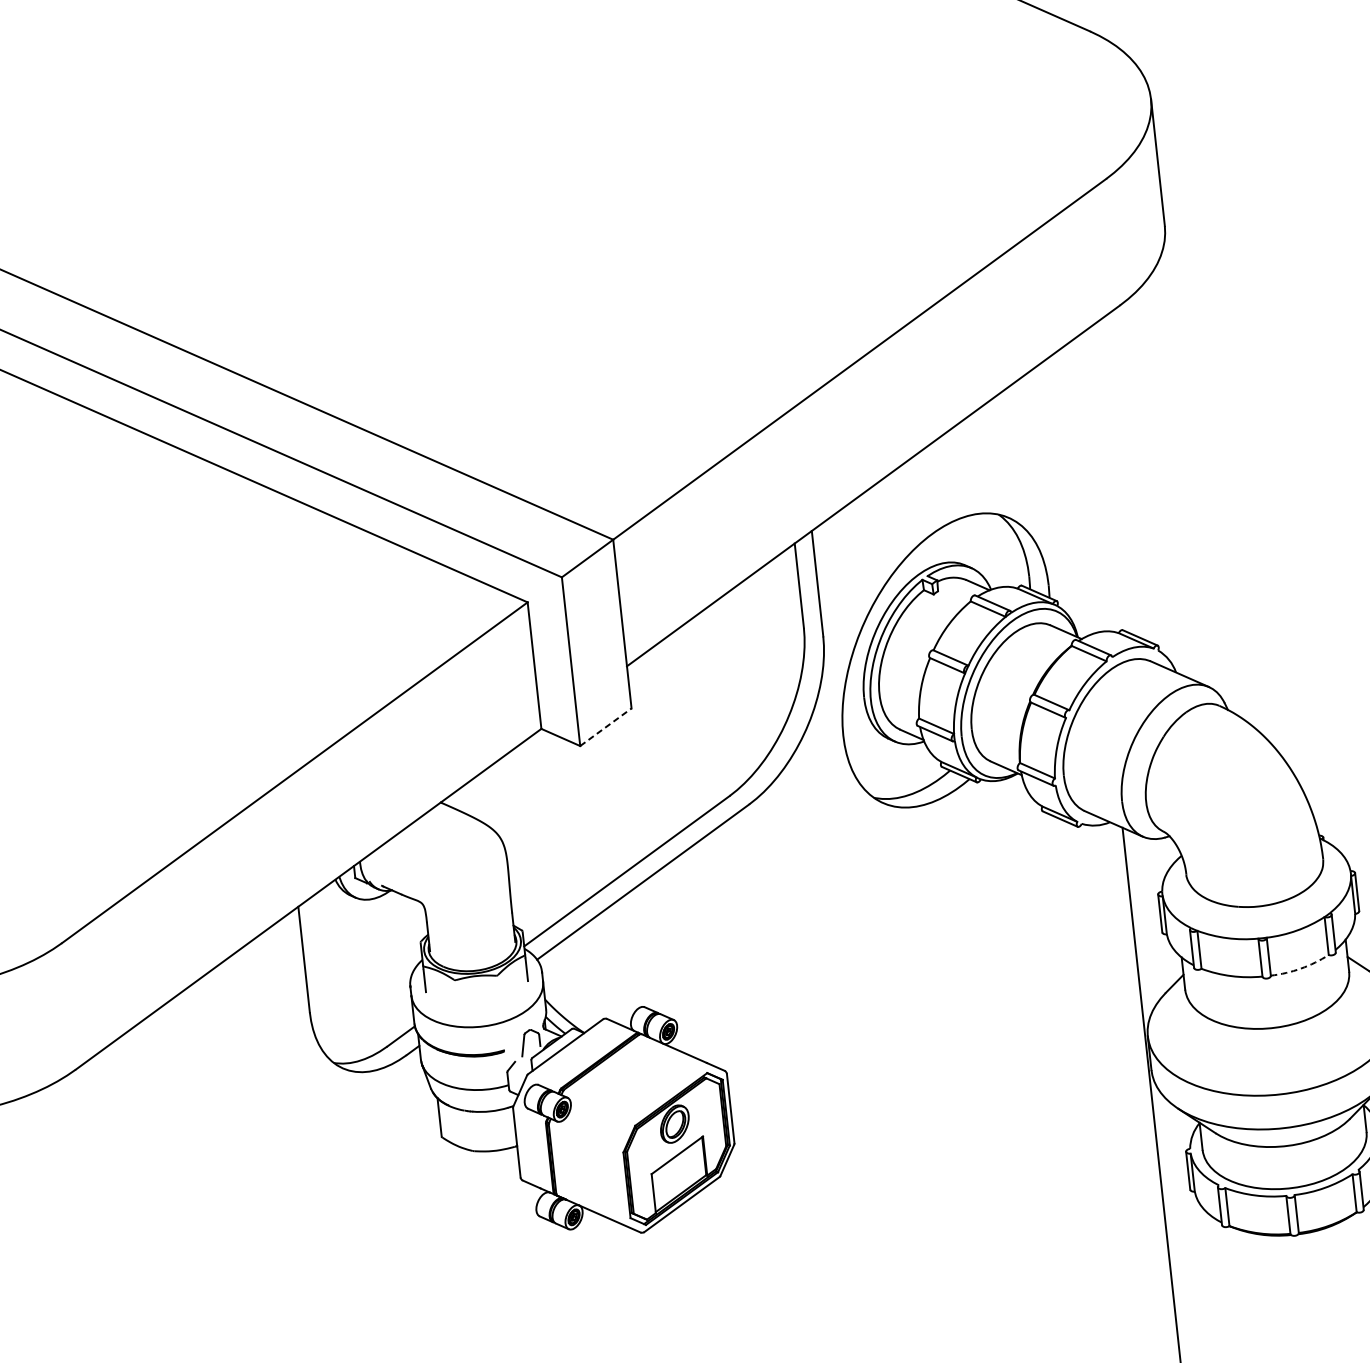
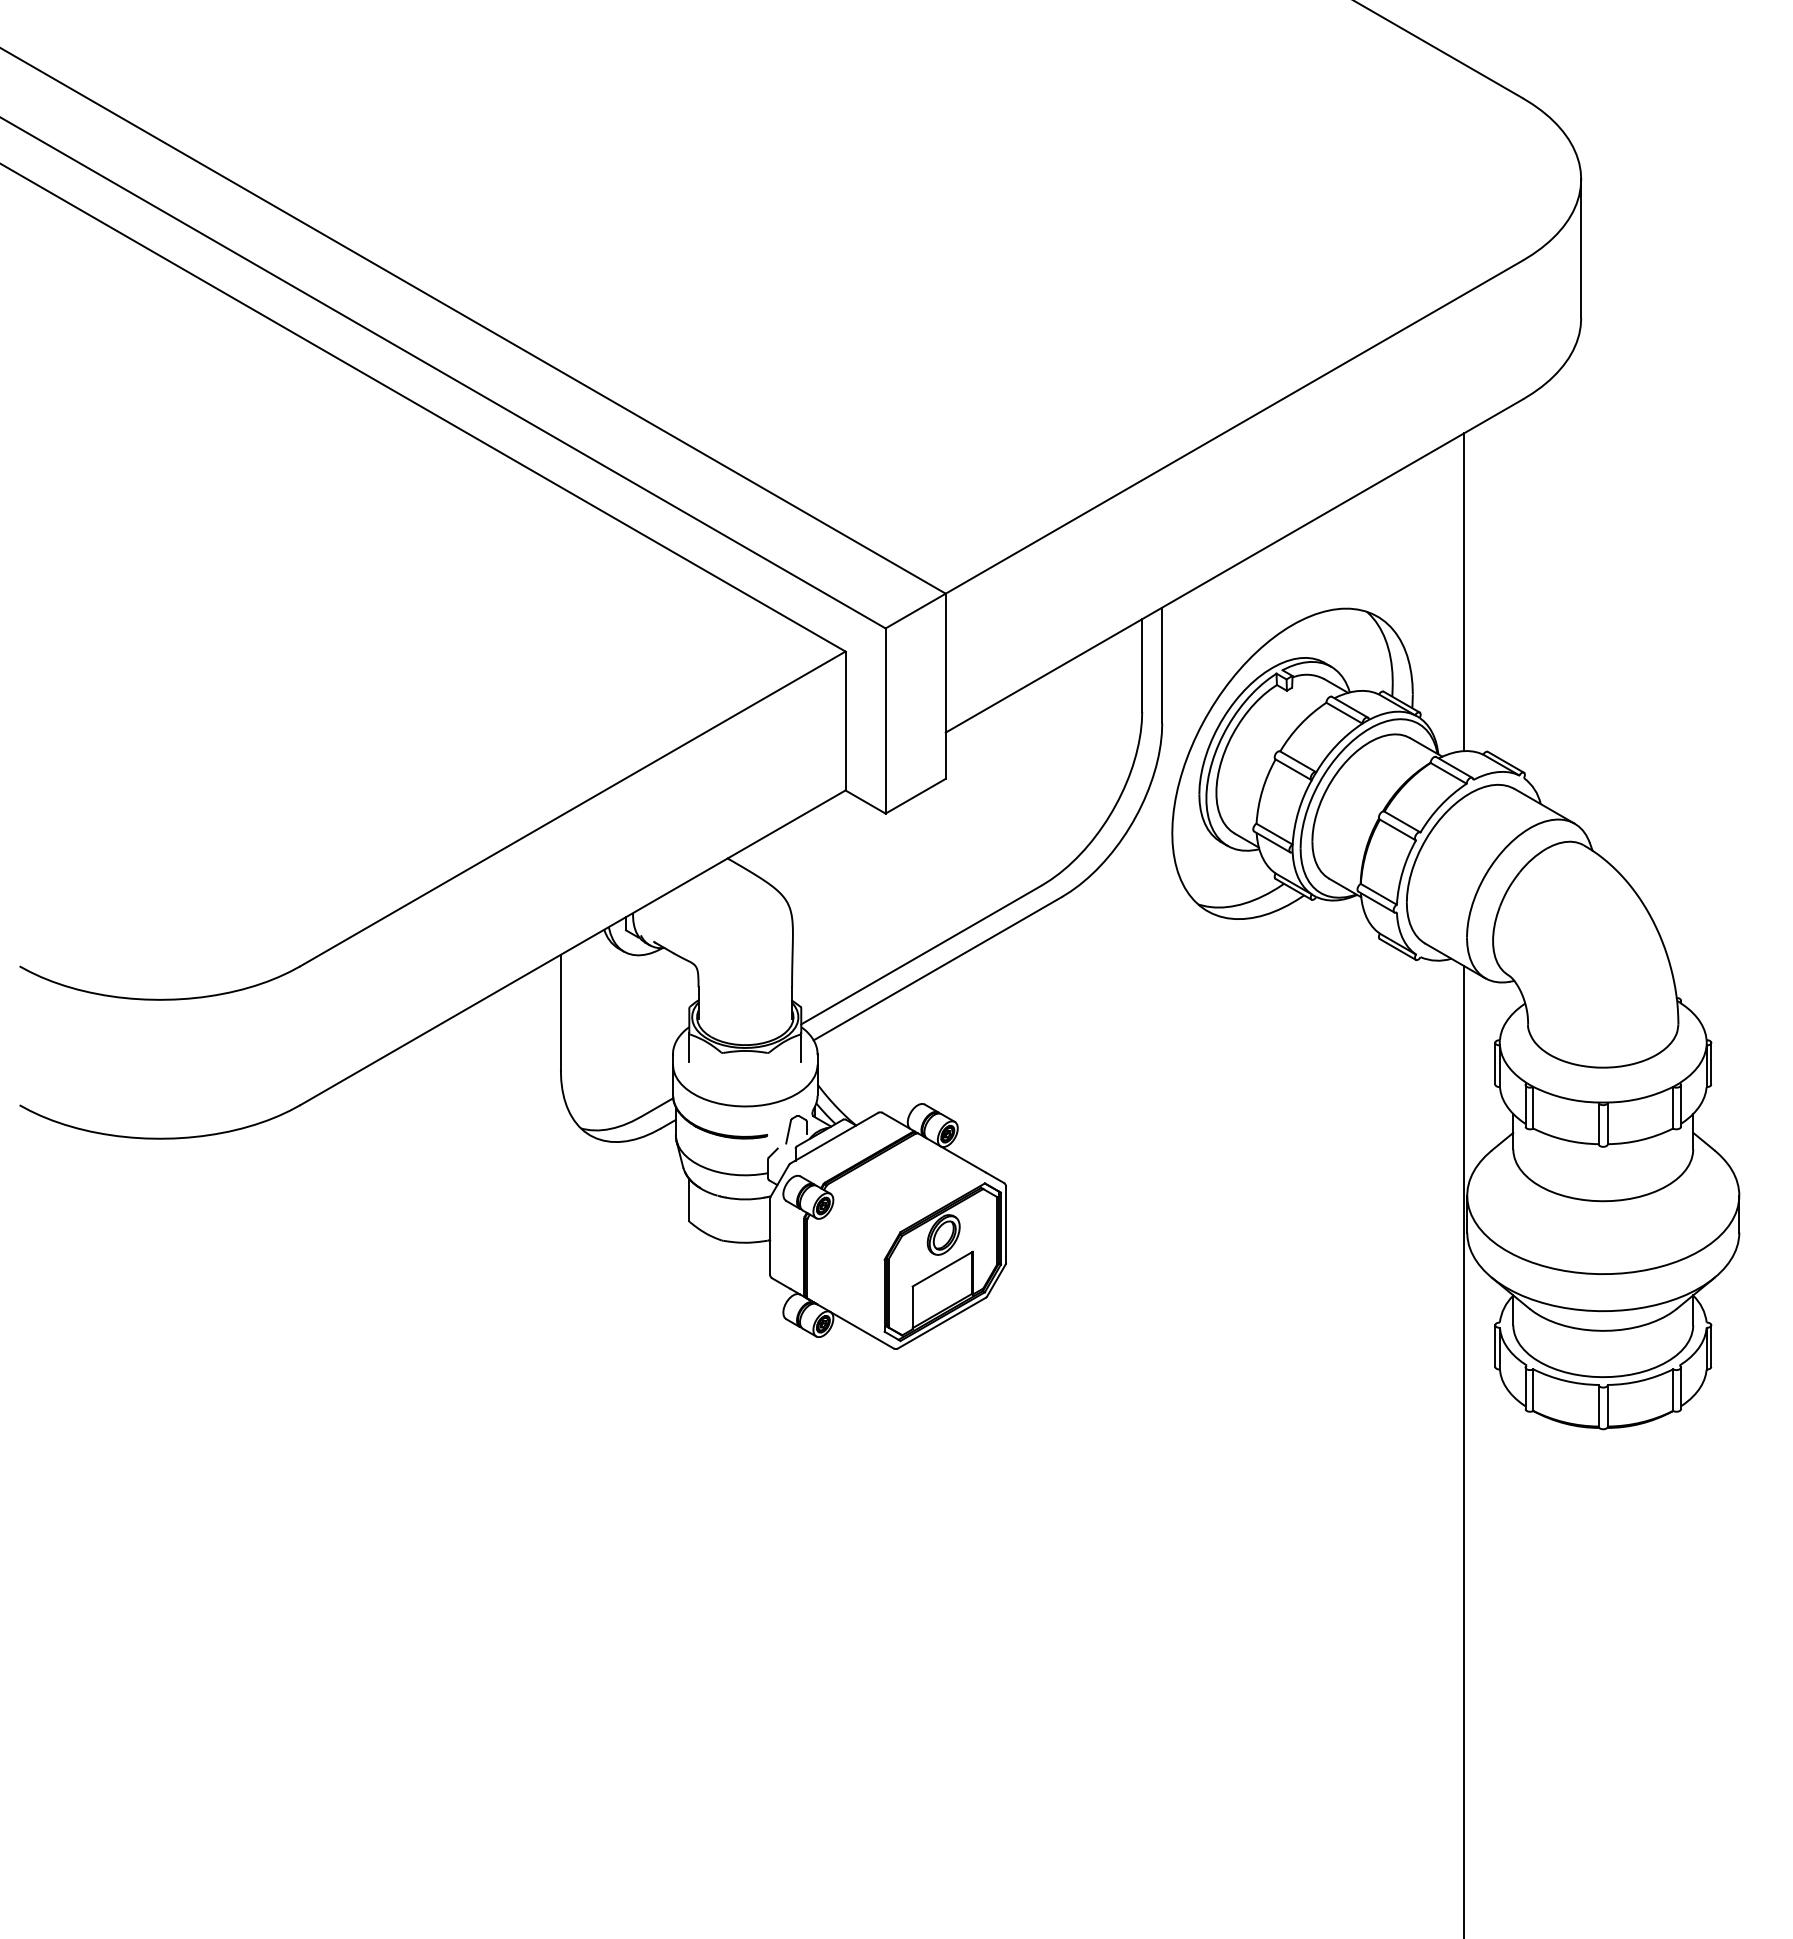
line: (1085, 487) -> (1464, 592), added
line: (605, 727) -> (915, 796), dashed -> solid
arc: (1301, 969) -> (1641, 1140), dashed -> solid

